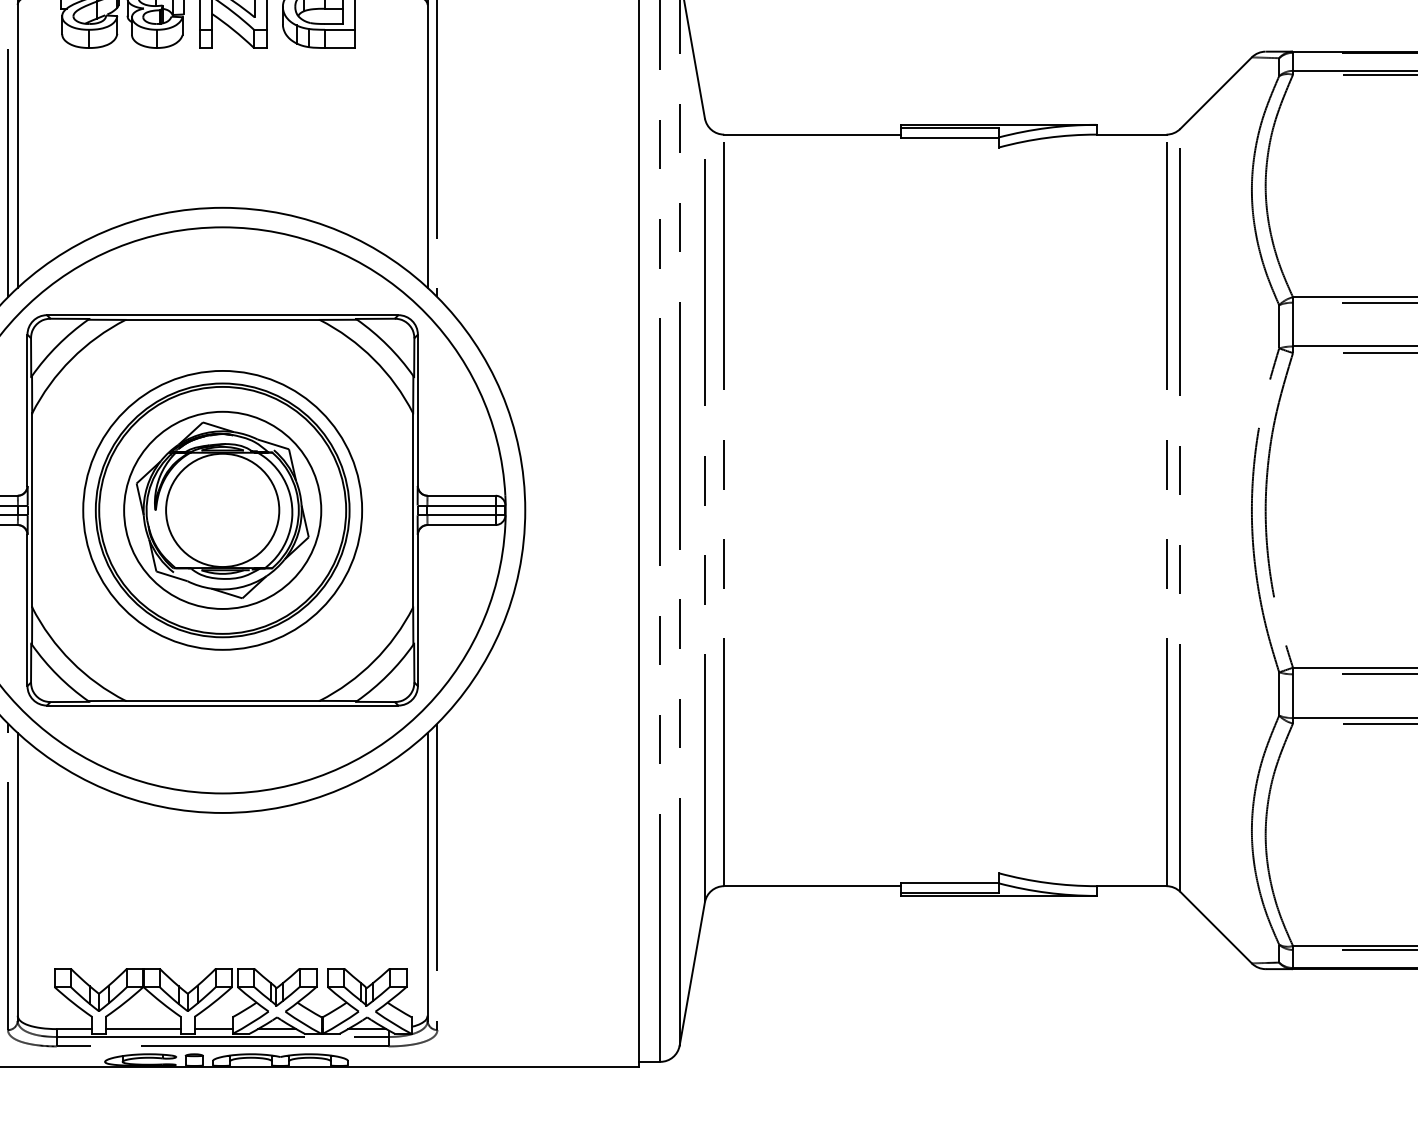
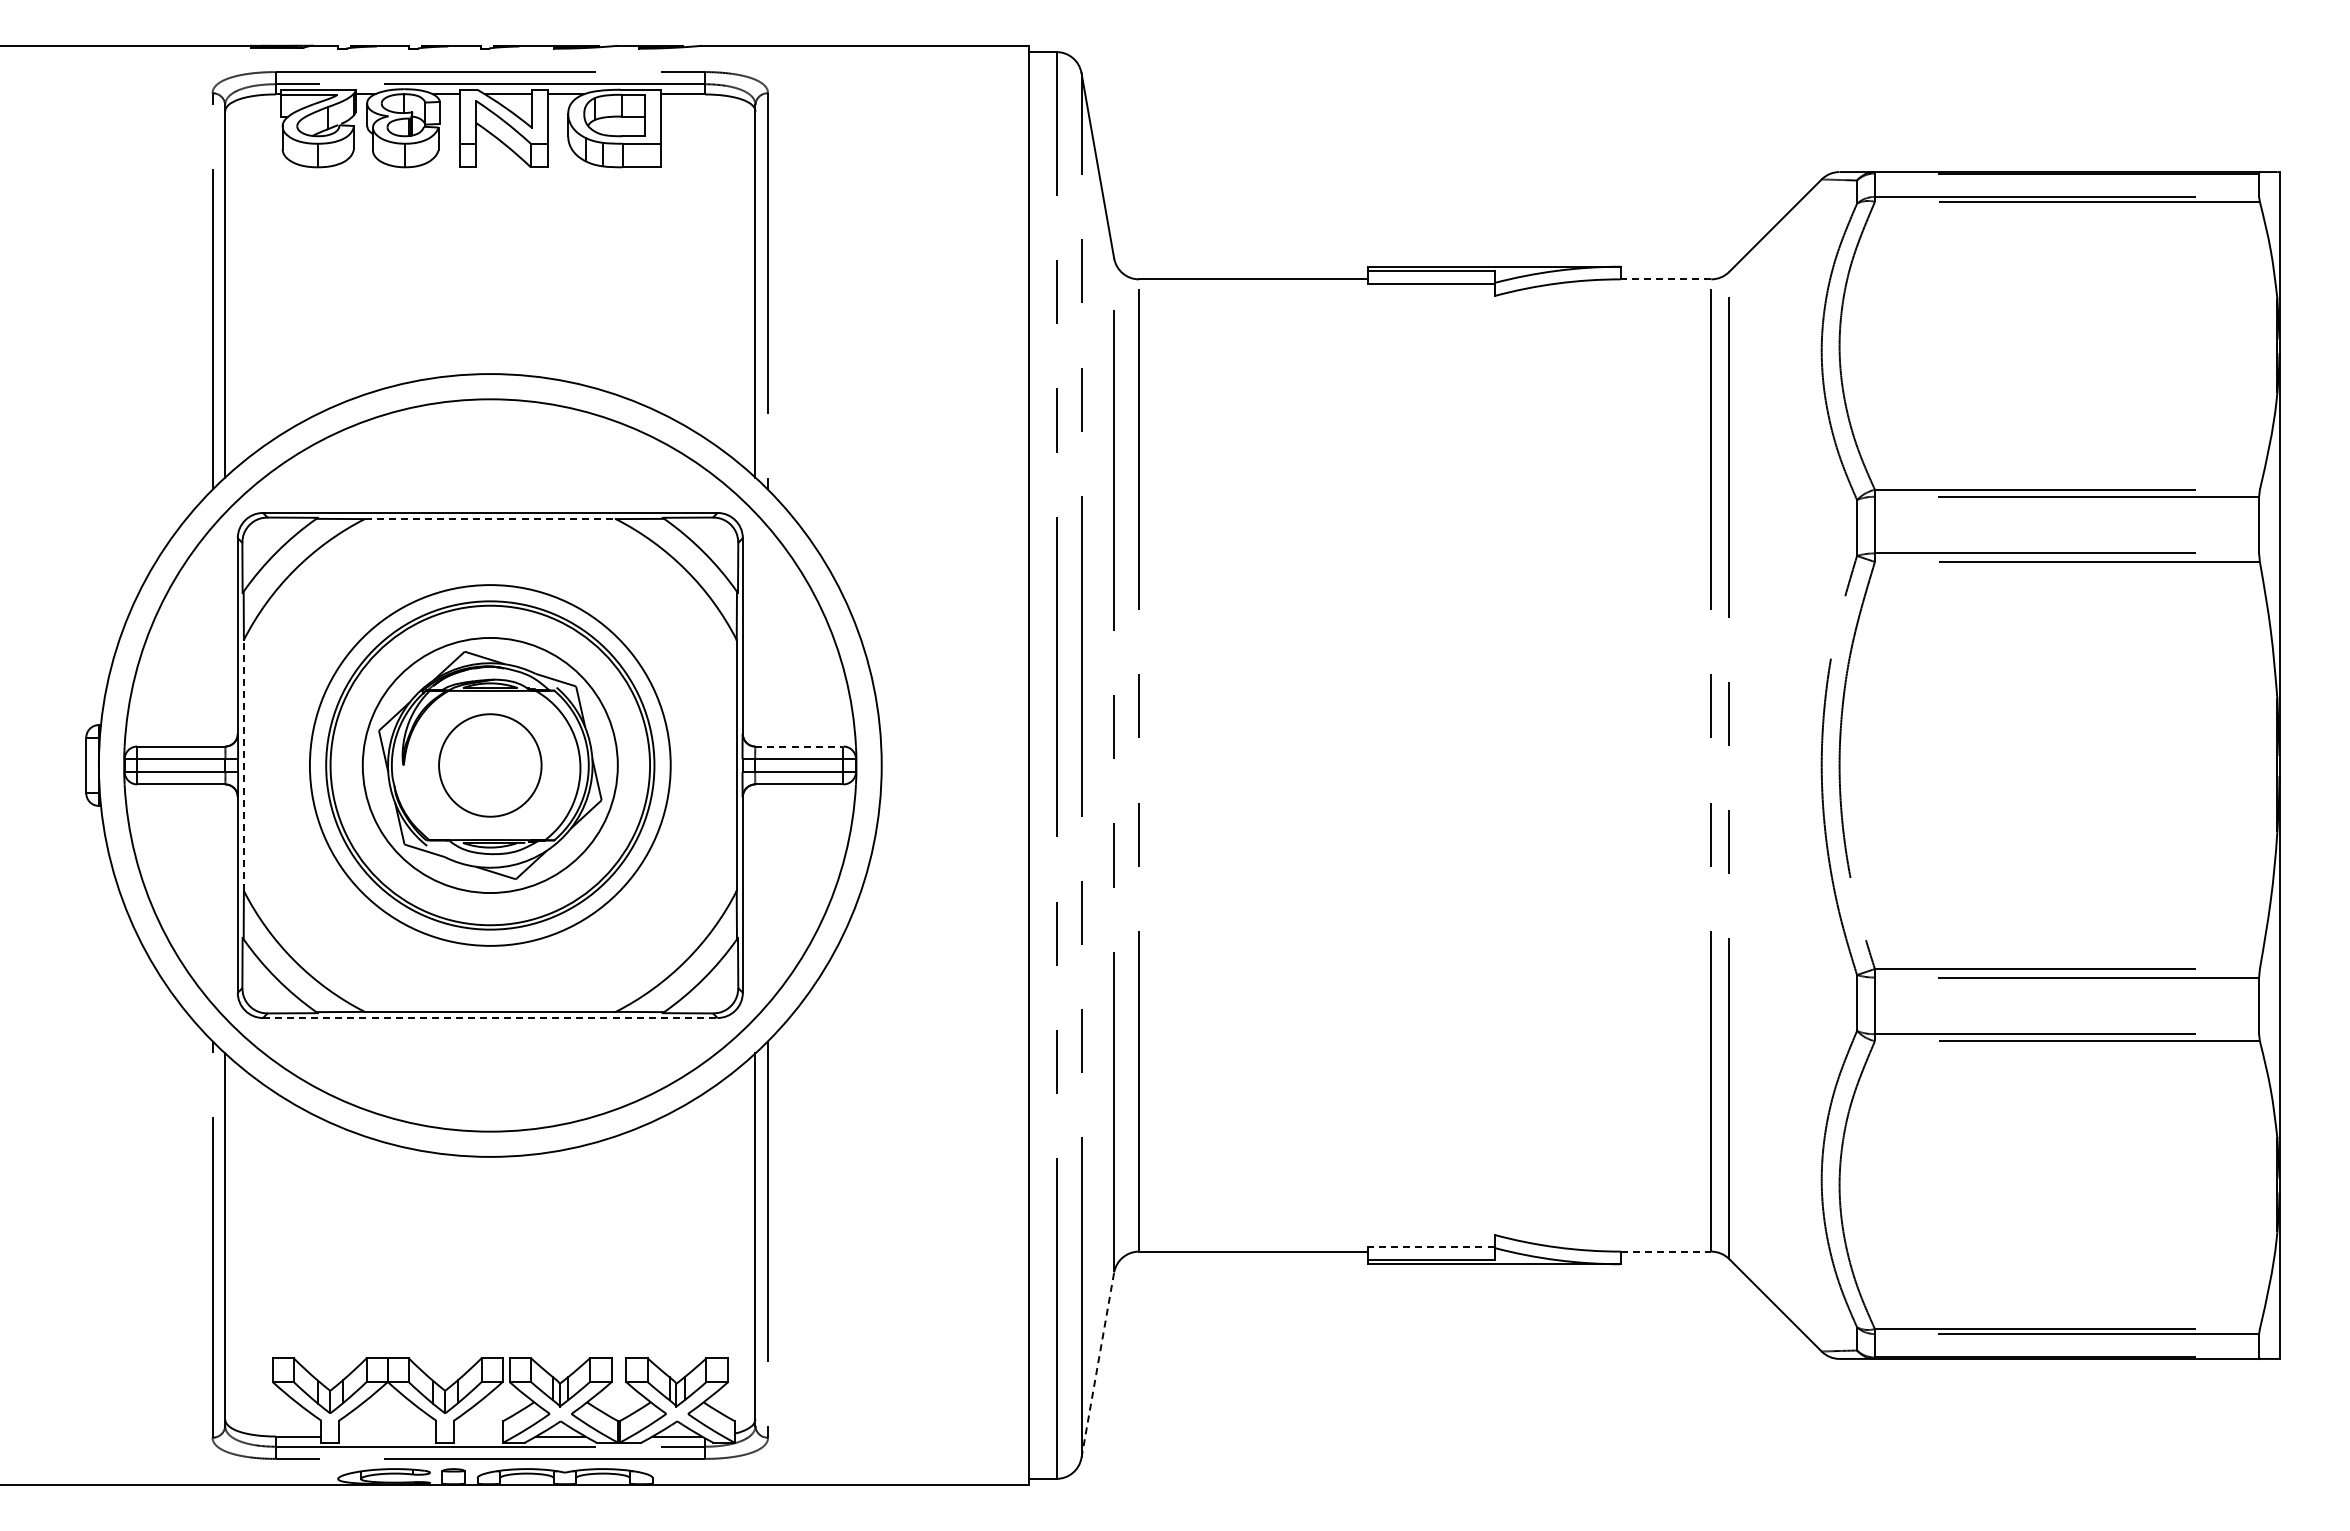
line: (1131, 134) -> (1665, 279), solid -> dashed
line: (222, 320) -> (490, 519), solid -> dashed
line: (461, 495) -> (799, 746), solid -> dashed
line: (31, 510) -> (243, 765), solid -> dashed
circle: (222, 510) -> (490, 765), size x0.7
line: (222, 705) -> (490, 1018), solid -> dashed
line: (949, 882) -> (1430, 1247), solid -> dashed
line: (1131, 886) -> (1666, 1251), solid -> dashed
line: (692, 973) -> (1097, 1364), solid -> dashed
line: (143, 1029) -> (387, 1436), removed
line: (213, 1029) -> (478, 1436), removed

